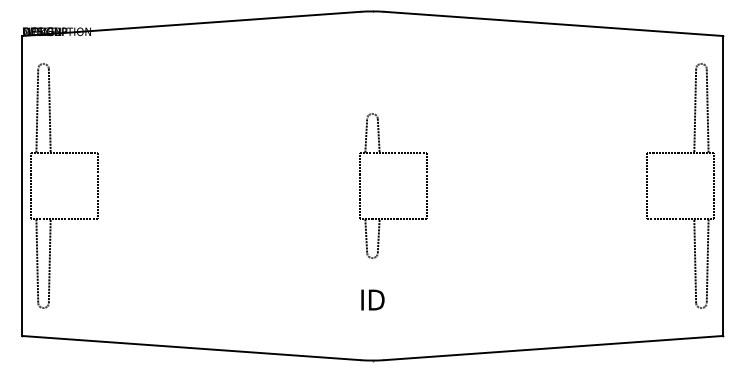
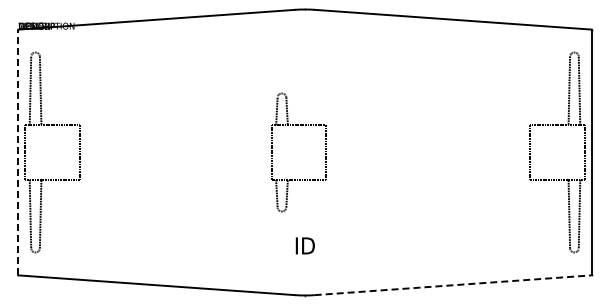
line: (22, 186) -> (18, 152), solid -> dashed
part: (360, 186) -> (272, 152), moved
line: (553, 348) -> (453, 285), solid -> dashed

